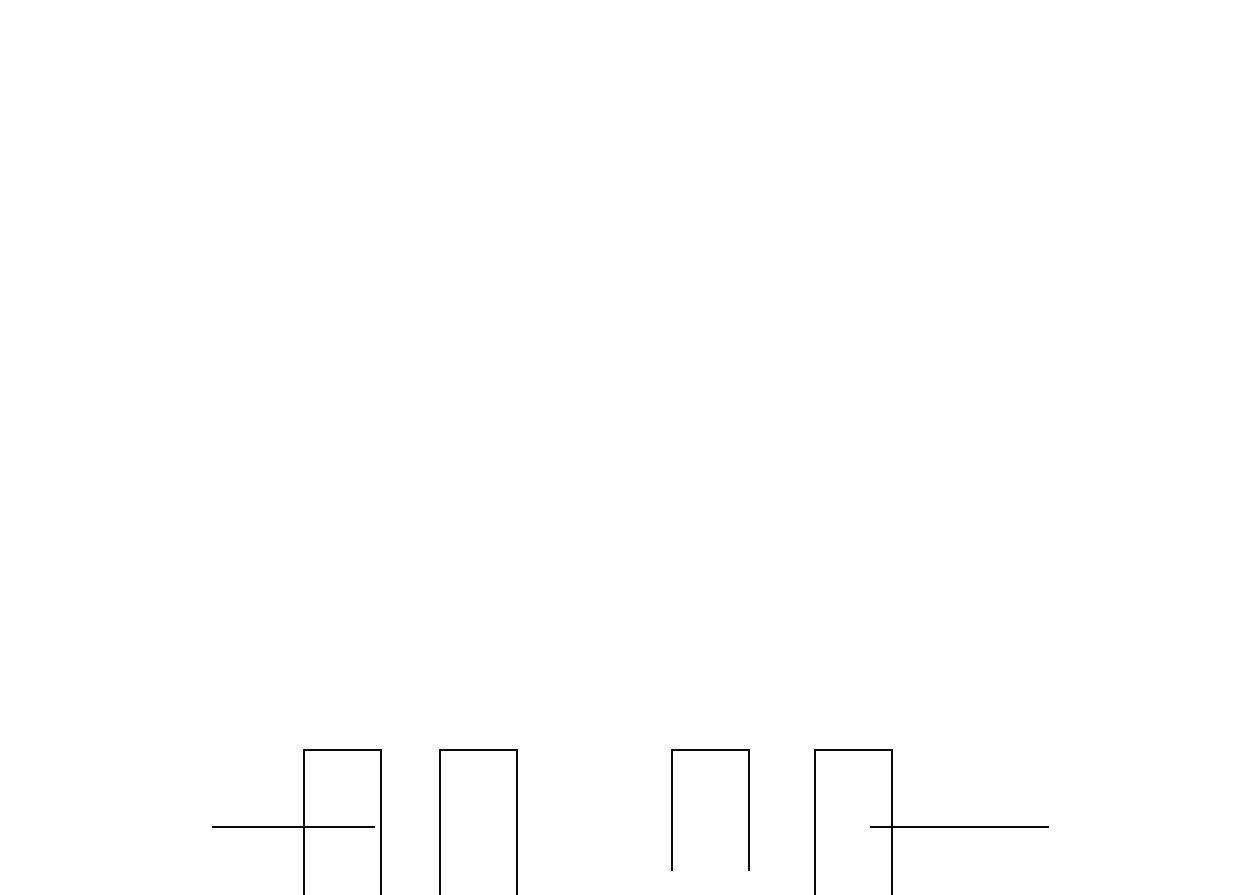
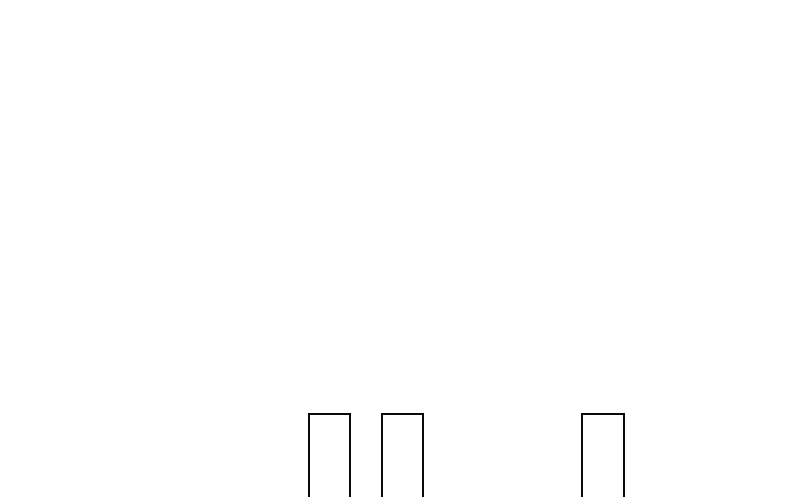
part: (672, 808) -> (506, 445), removed
line: (293, 827) -> (303, 455), removed
line: (958, 827) -> (659, 455), removed

